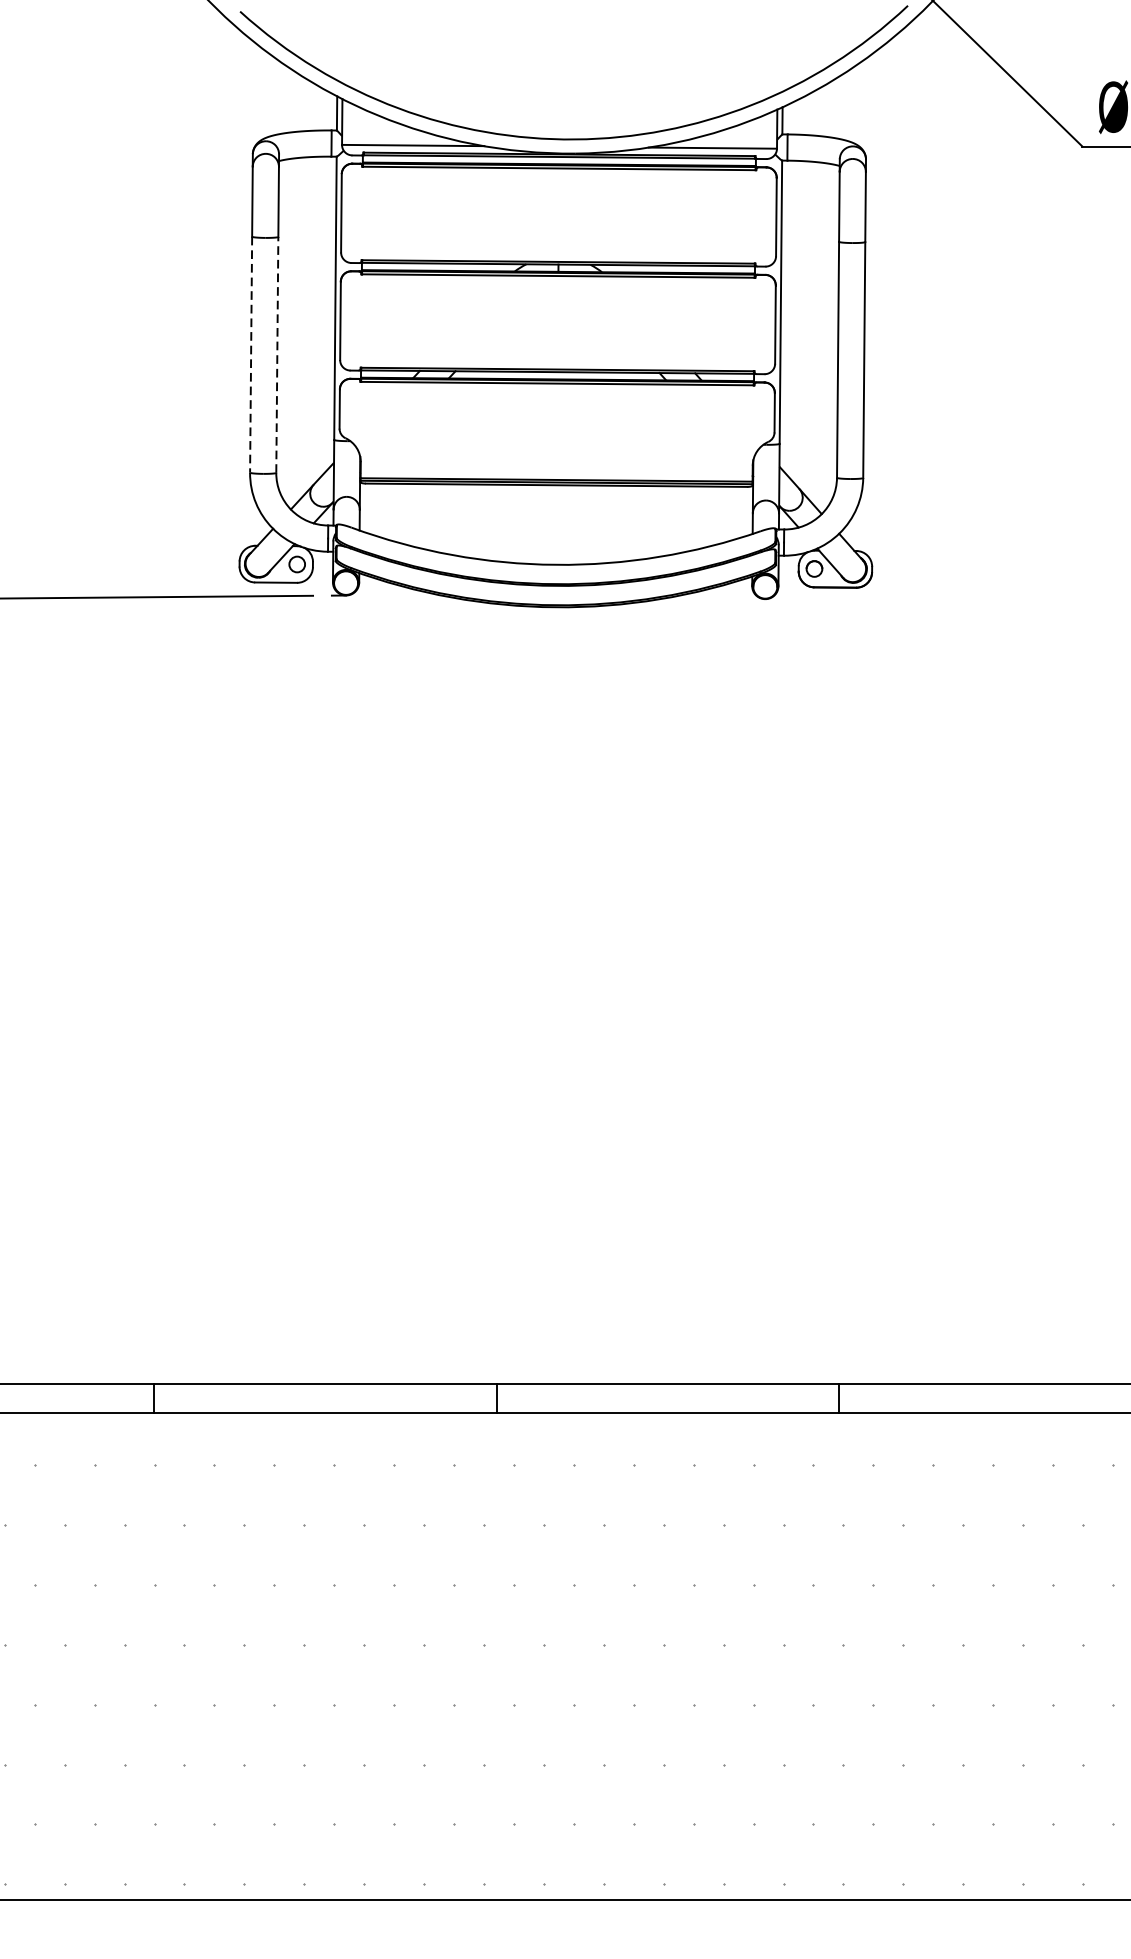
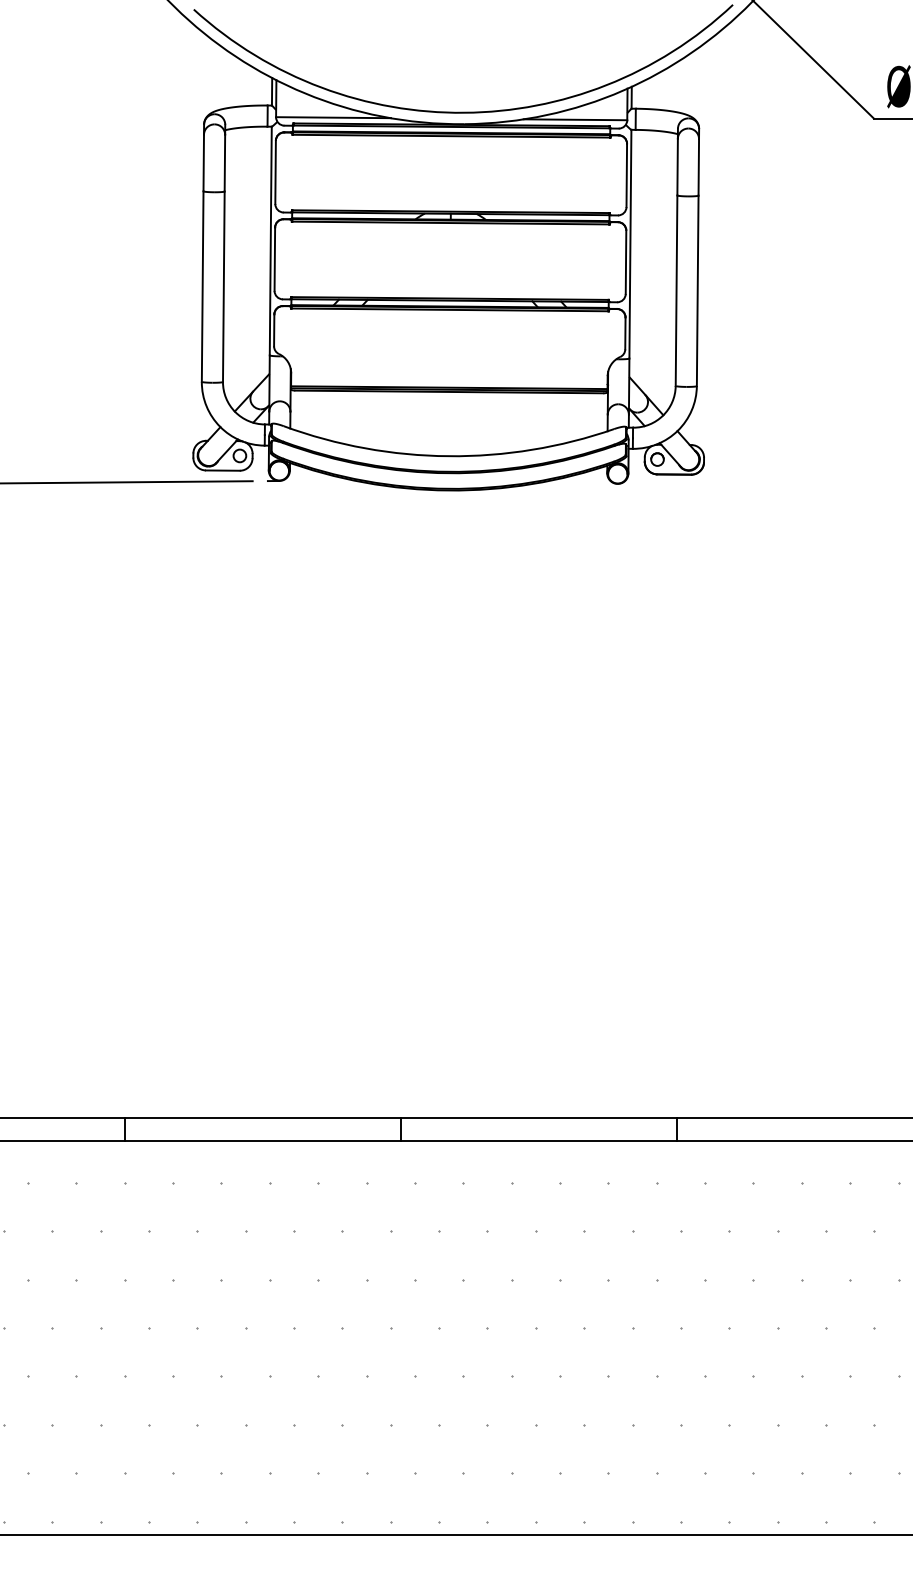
line: (276, 354) -> (223, 286), dashed -> solid
line: (250, 355) -> (202, 287), dashed -> solid

